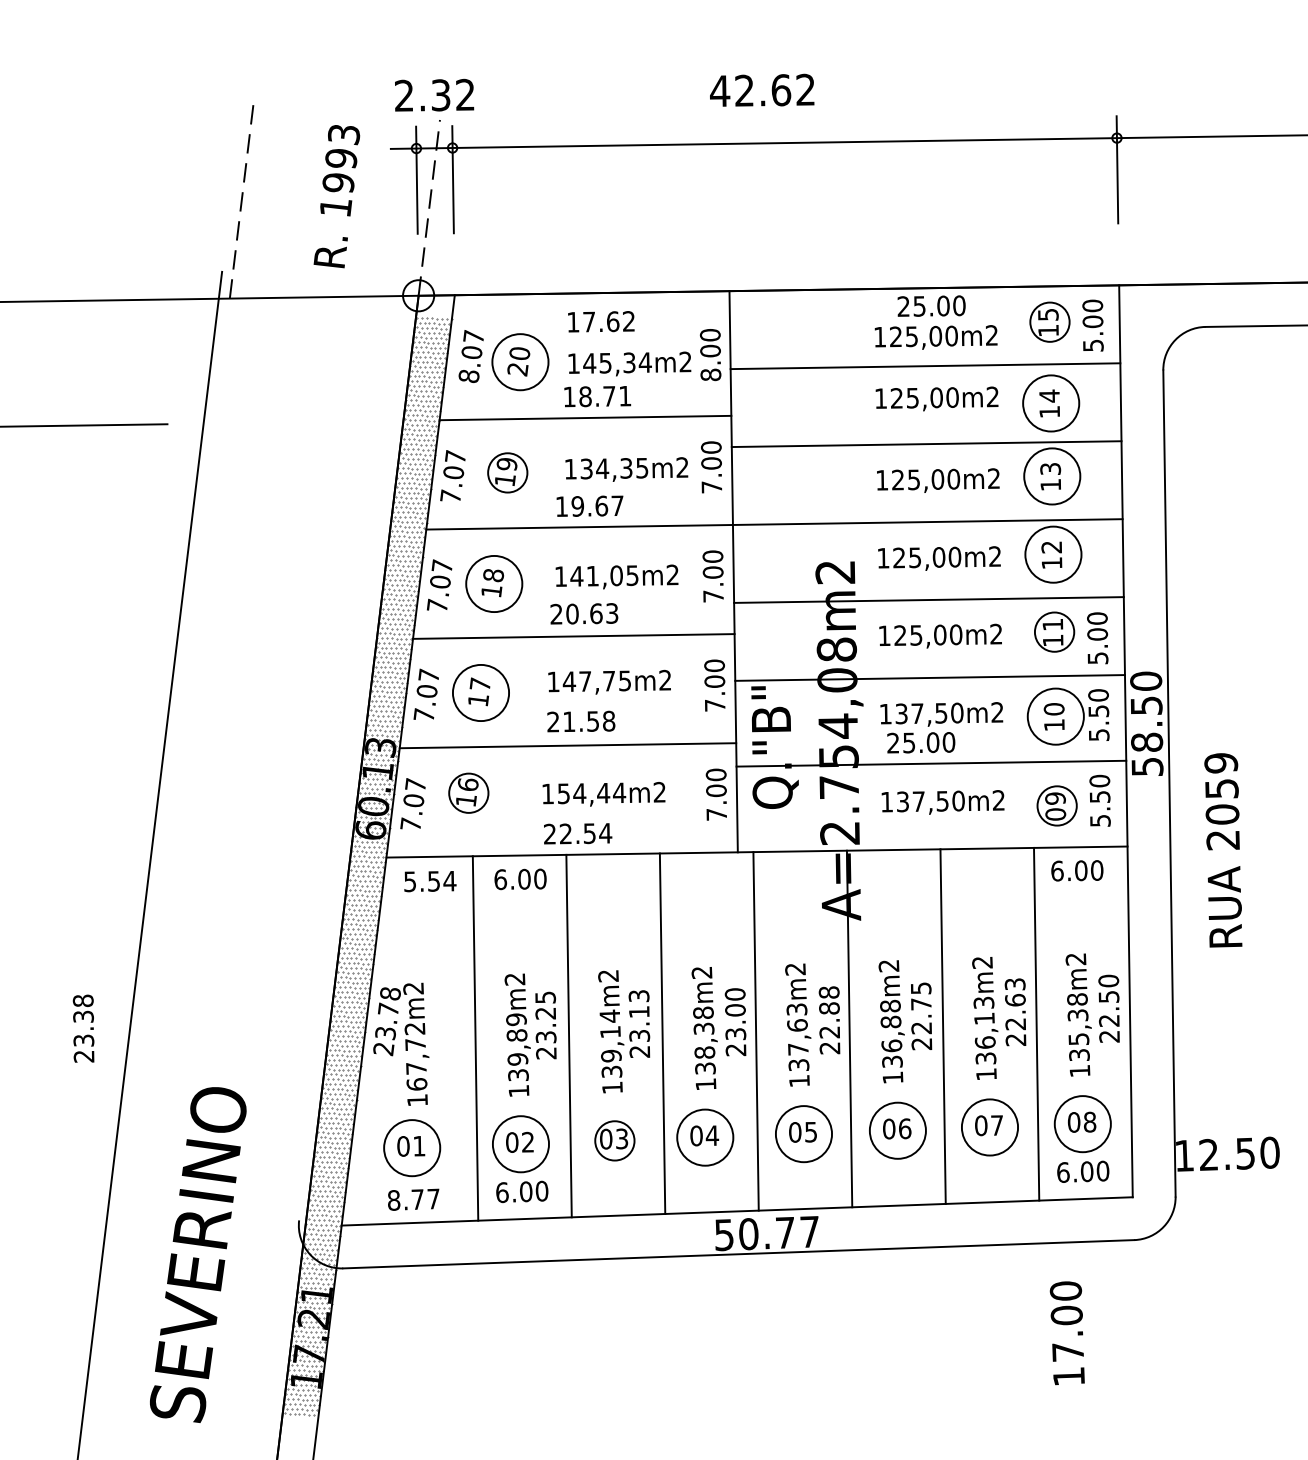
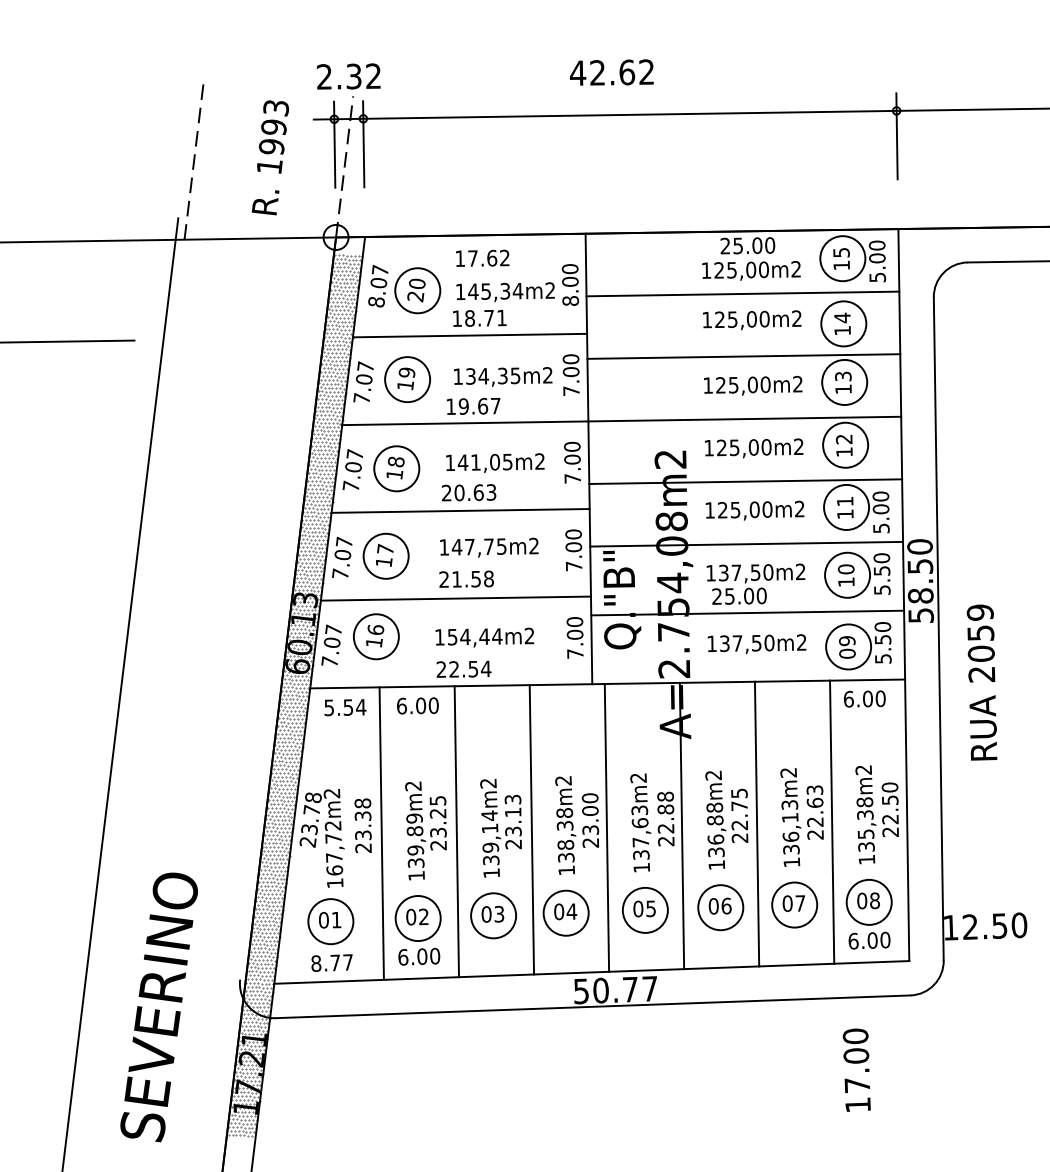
circle: (1049, 322) -> (842, 258), size x1.43
circle: (507, 472) -> (407, 379), size x1.43
circle: (1054, 630) -> (846, 506), size x1.43
circle: (467, 792) -> (375, 636), size x1.43
circle: (1057, 805) -> (848, 646), size x1.43
text: (82, 1028) -> (362, 825), moved
circle: (614, 1140) -> (493, 915), size x1.43

